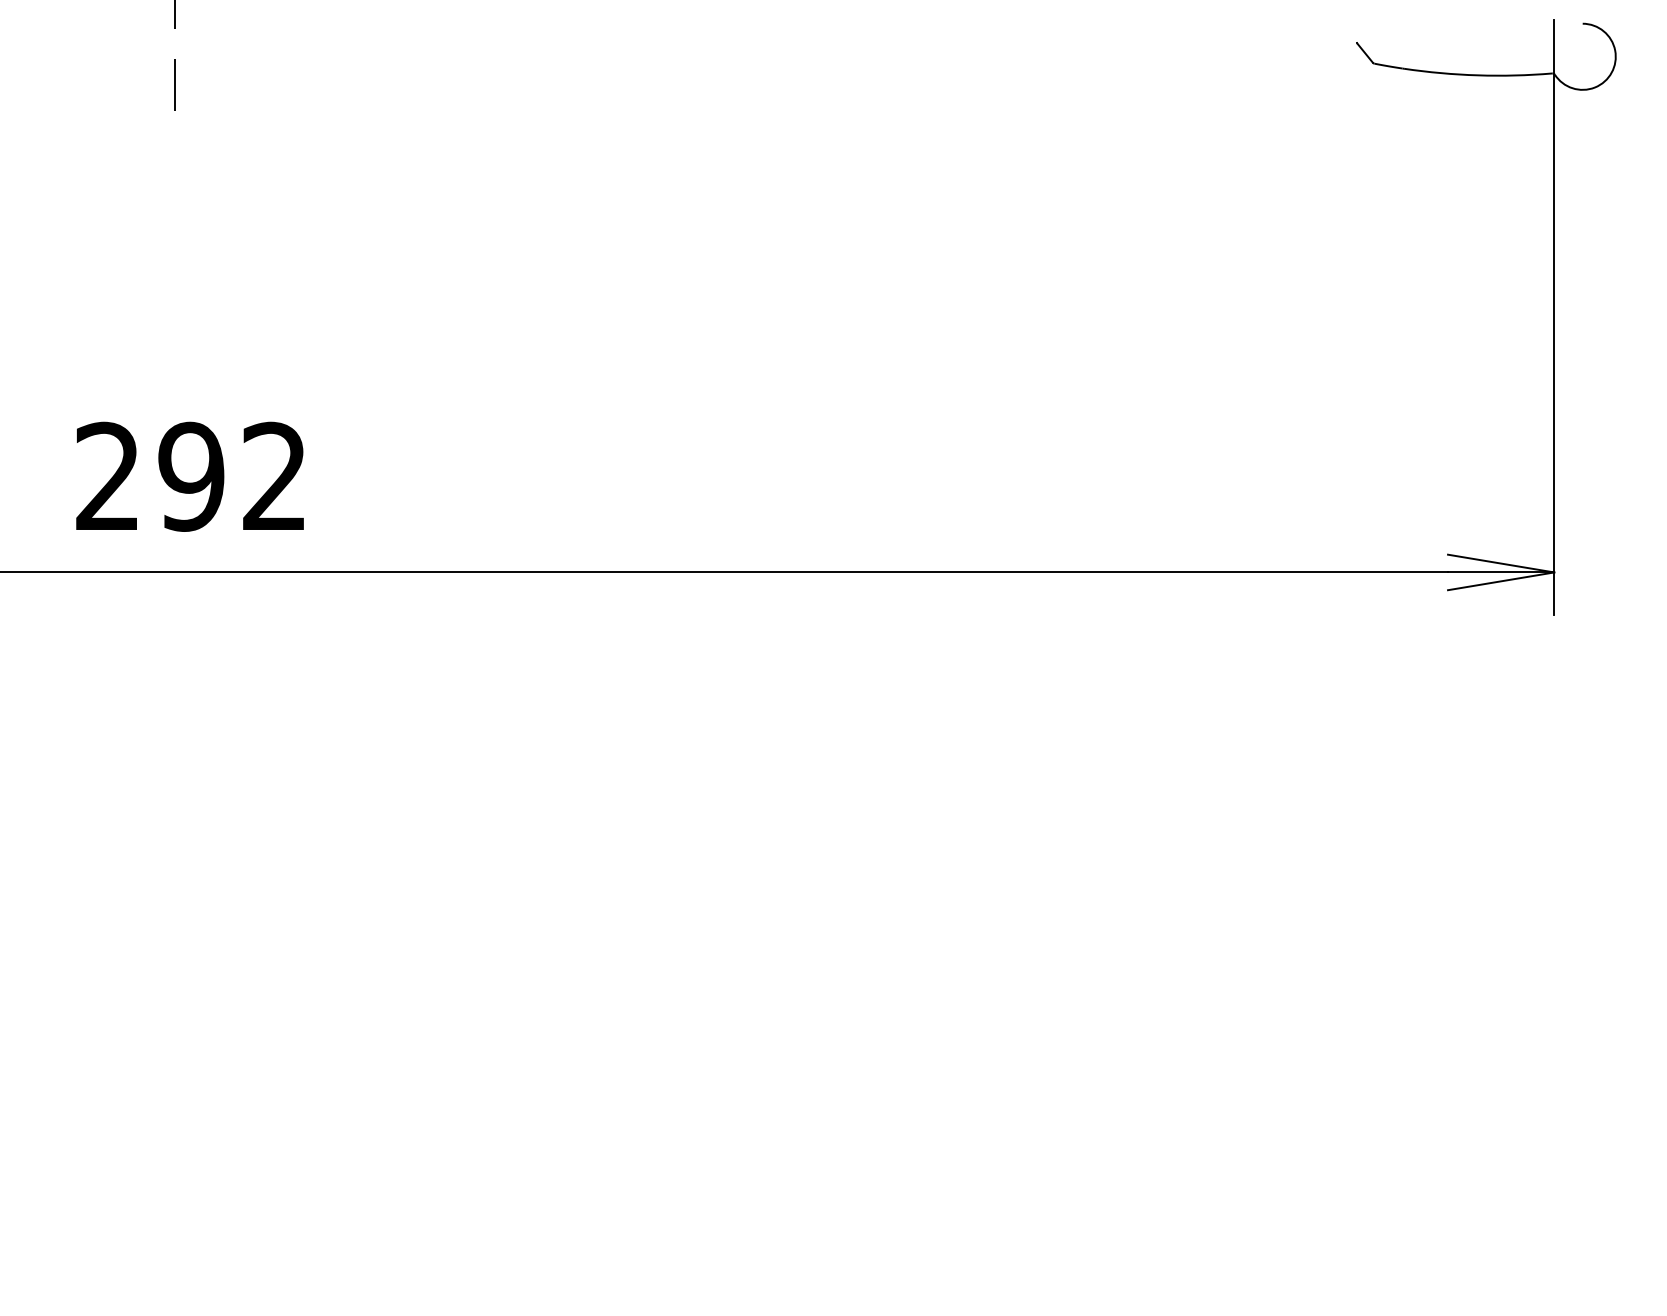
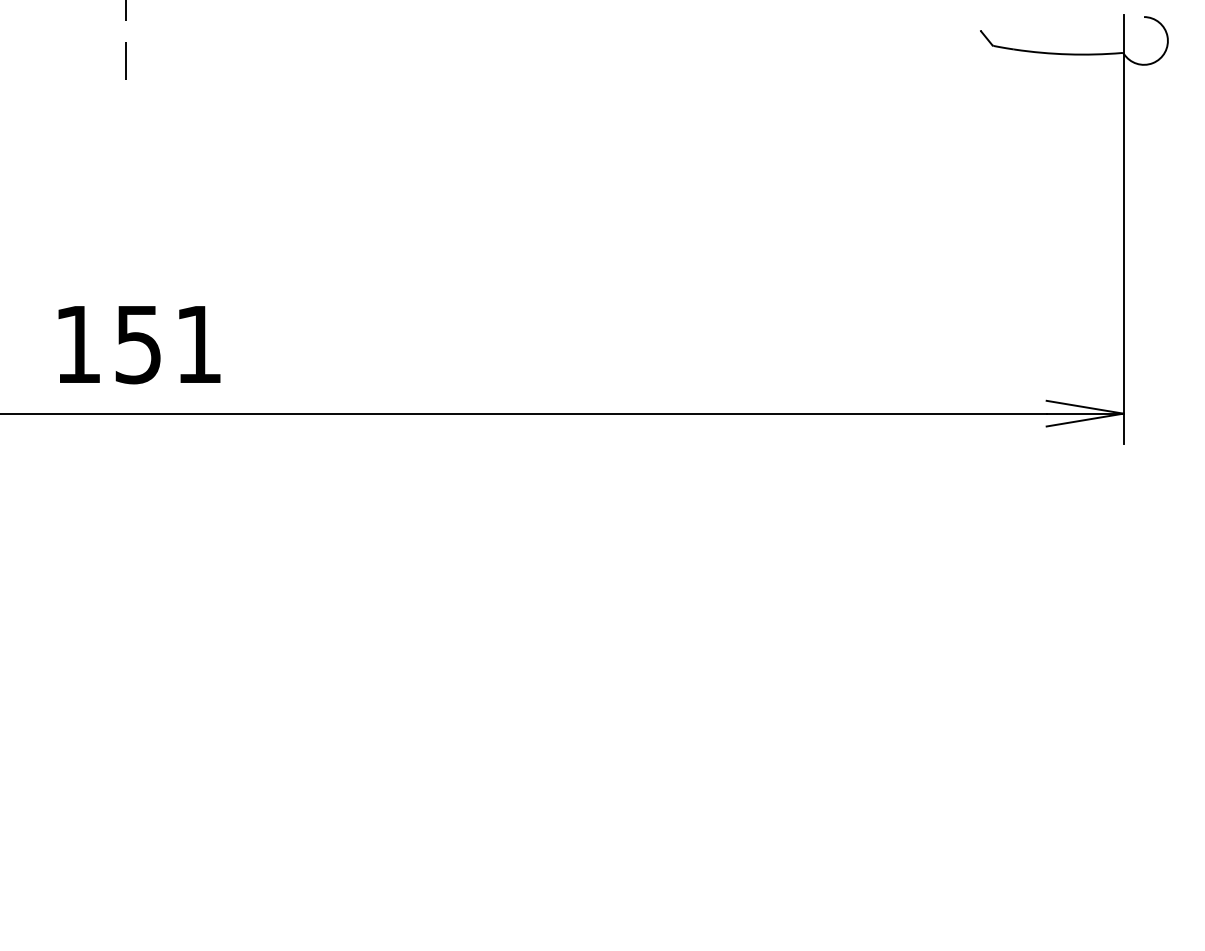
text: (190, 476) -> (137, 344), 292 -> 151

